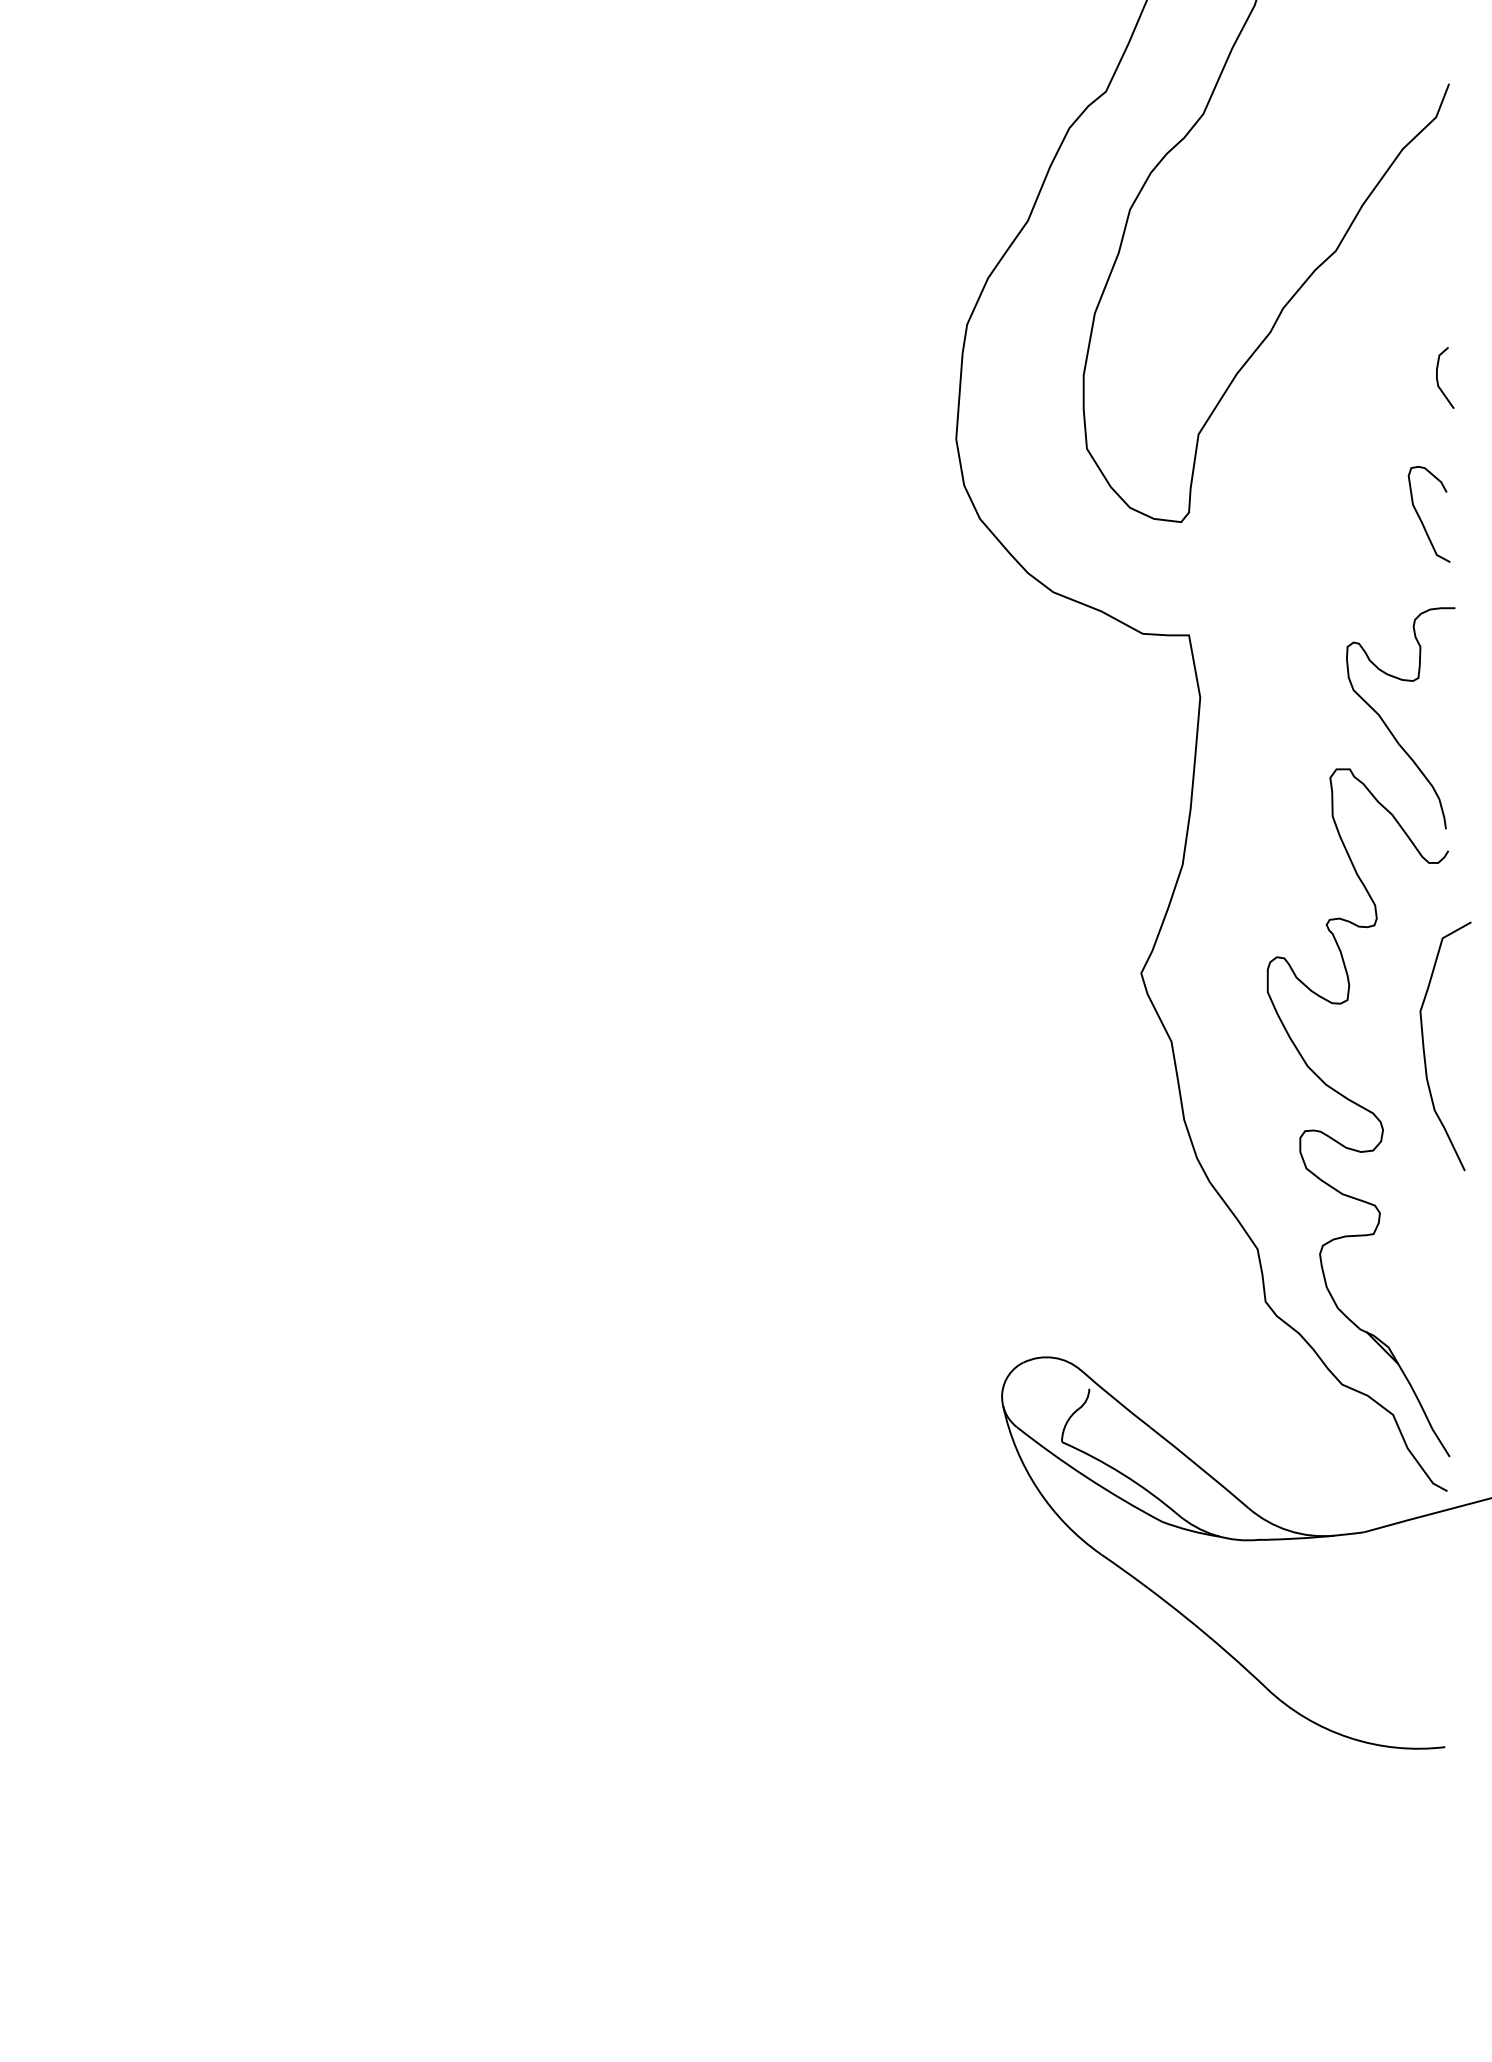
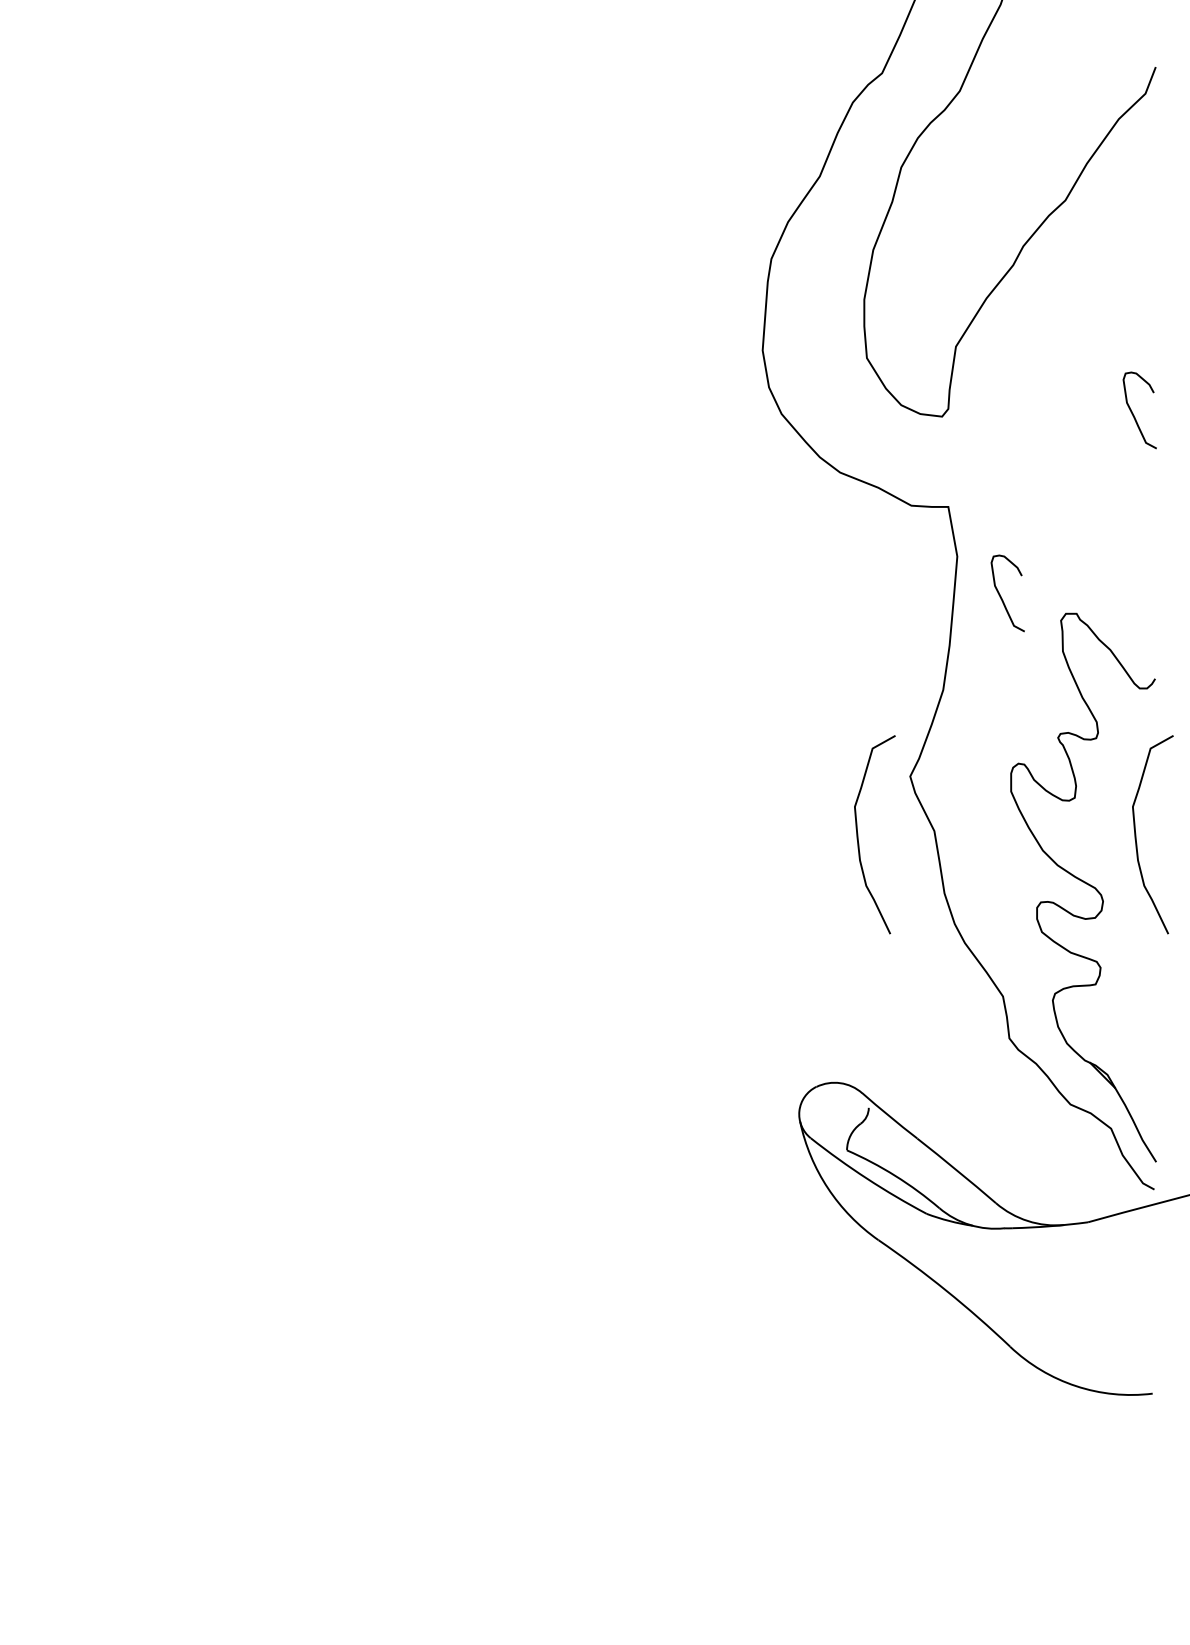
curve: (1438, 379) -> (1147, 302), removed
curve: (1388, 726) -> (1107, 579), removed
curve: (1255, 747) -> (1001, 596), added
curve: (1076, 1046) -> (858, 834), added

